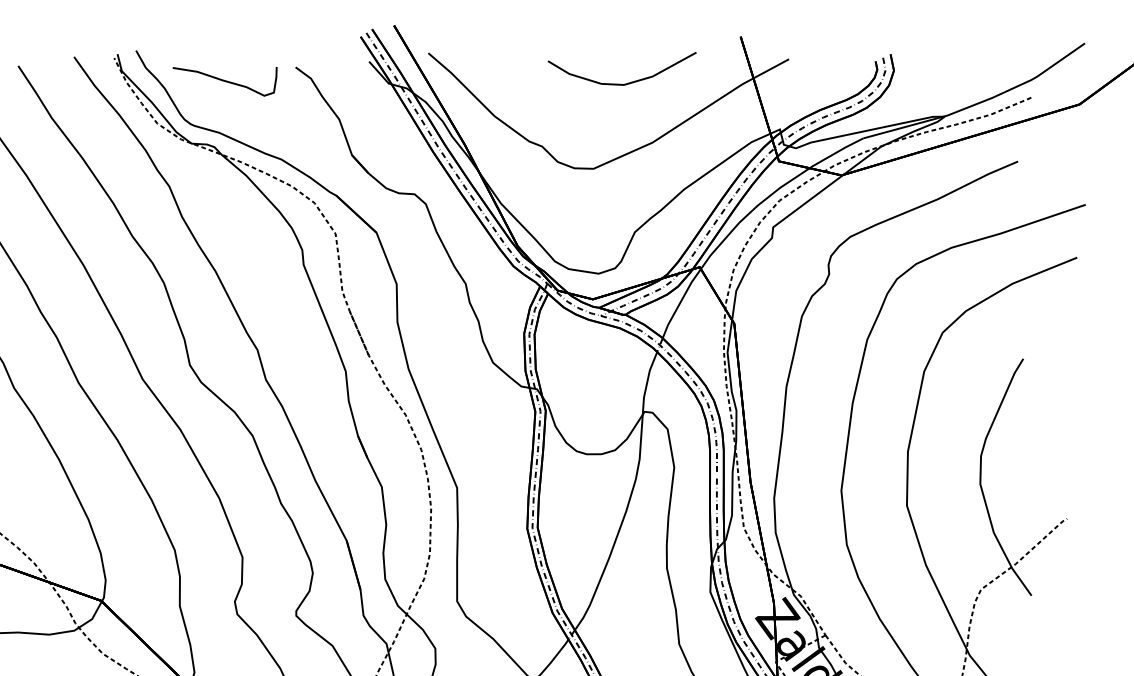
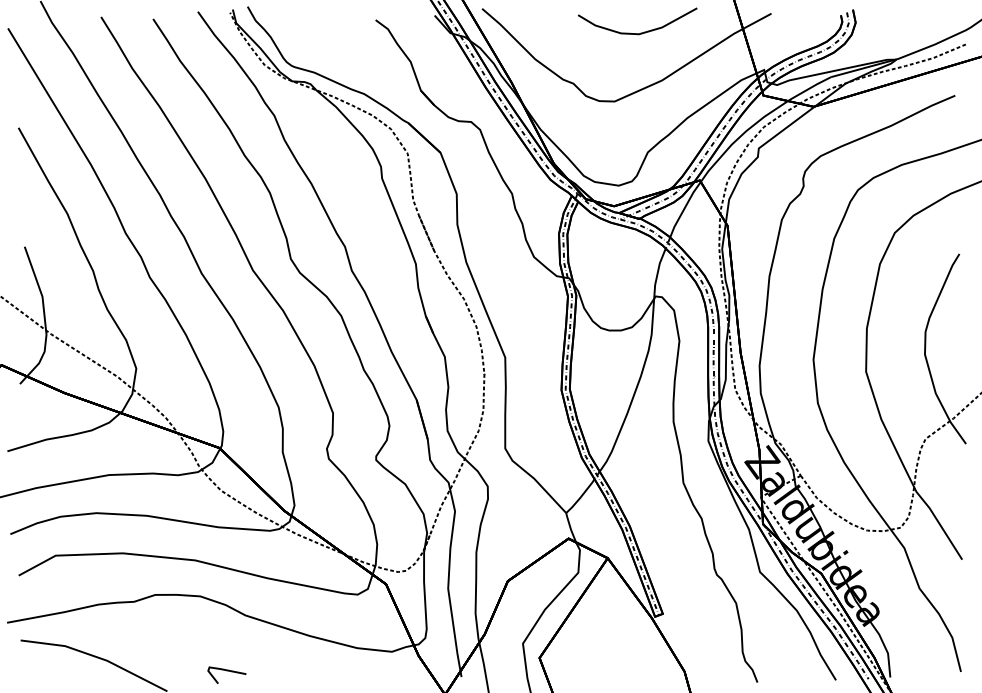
curve: (225, 81) -> (319, 31), removed

